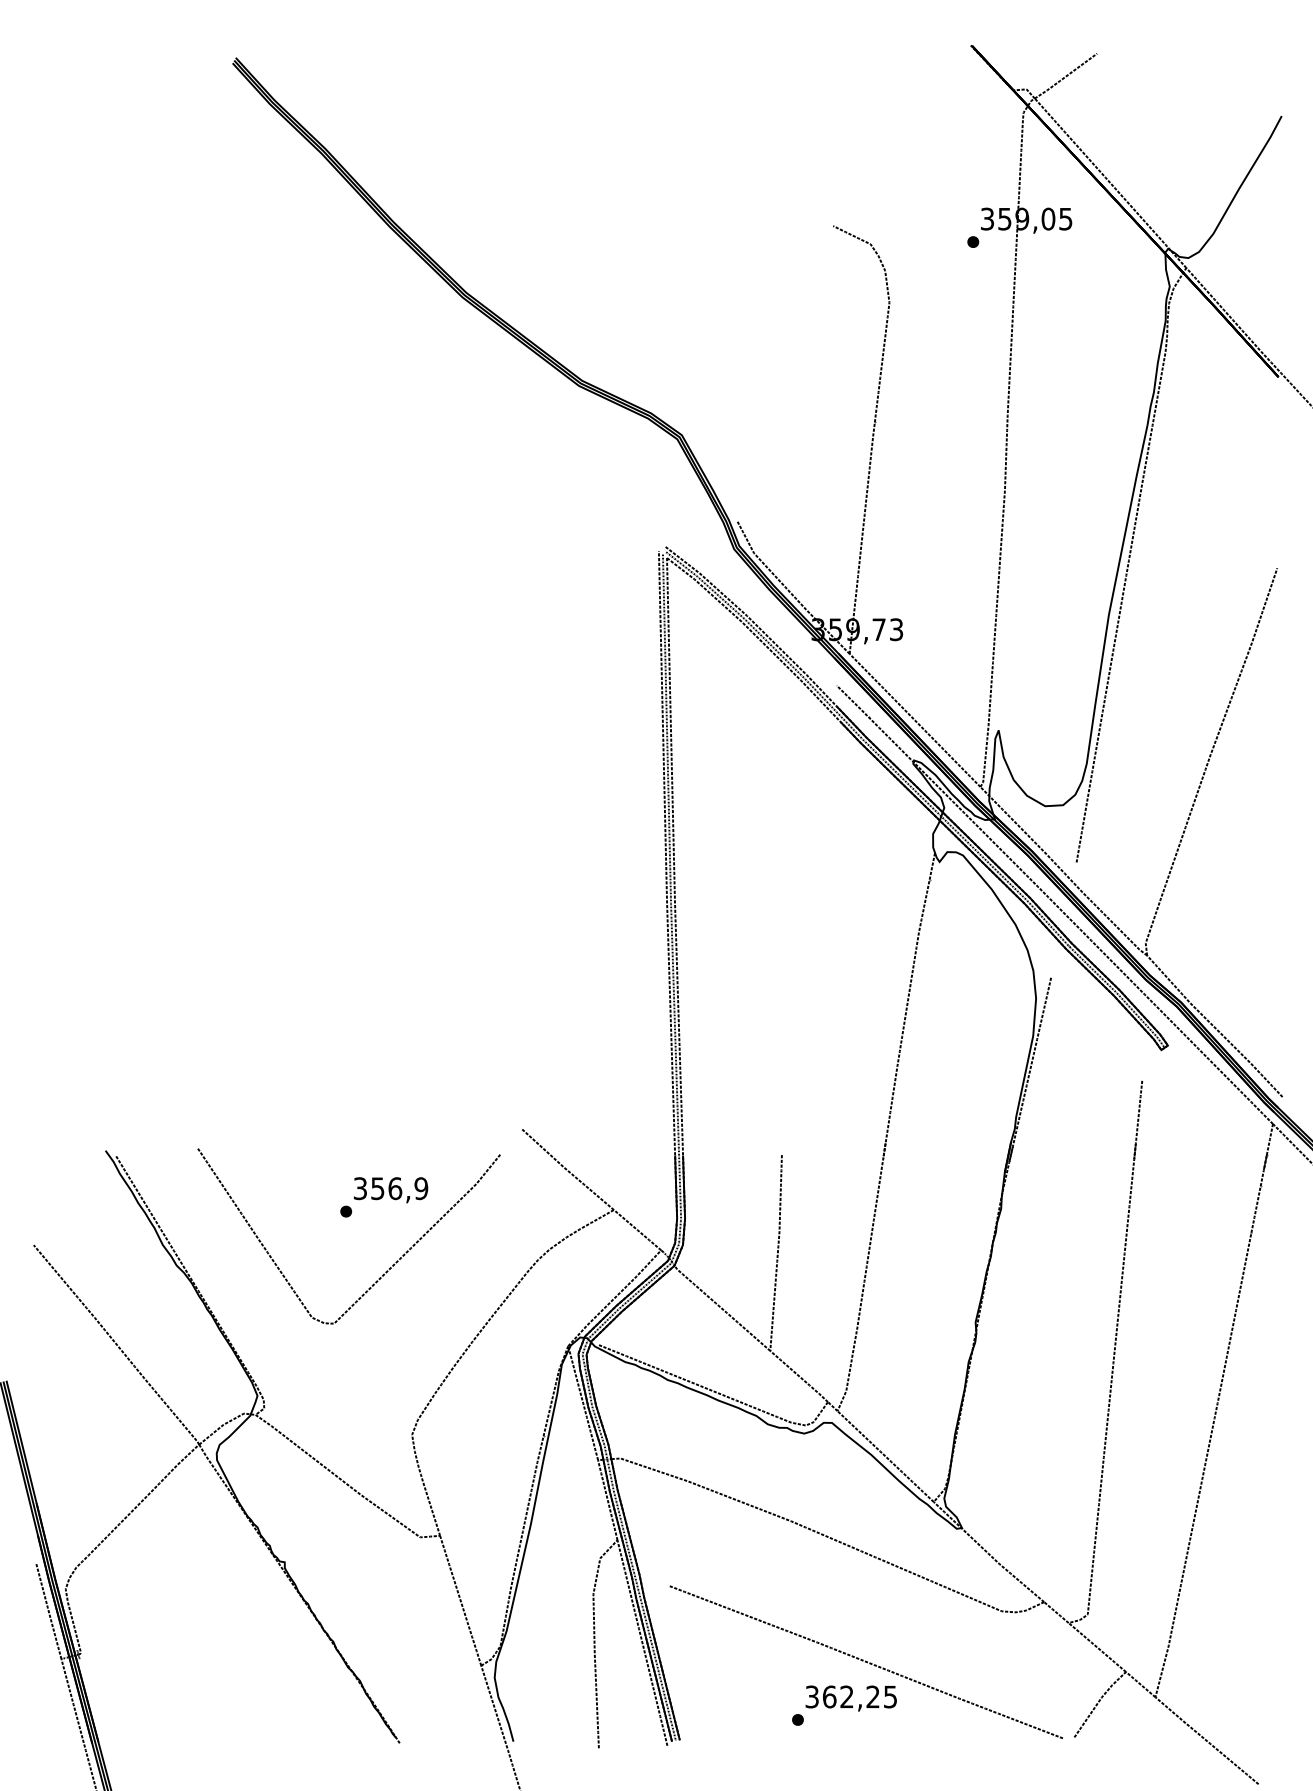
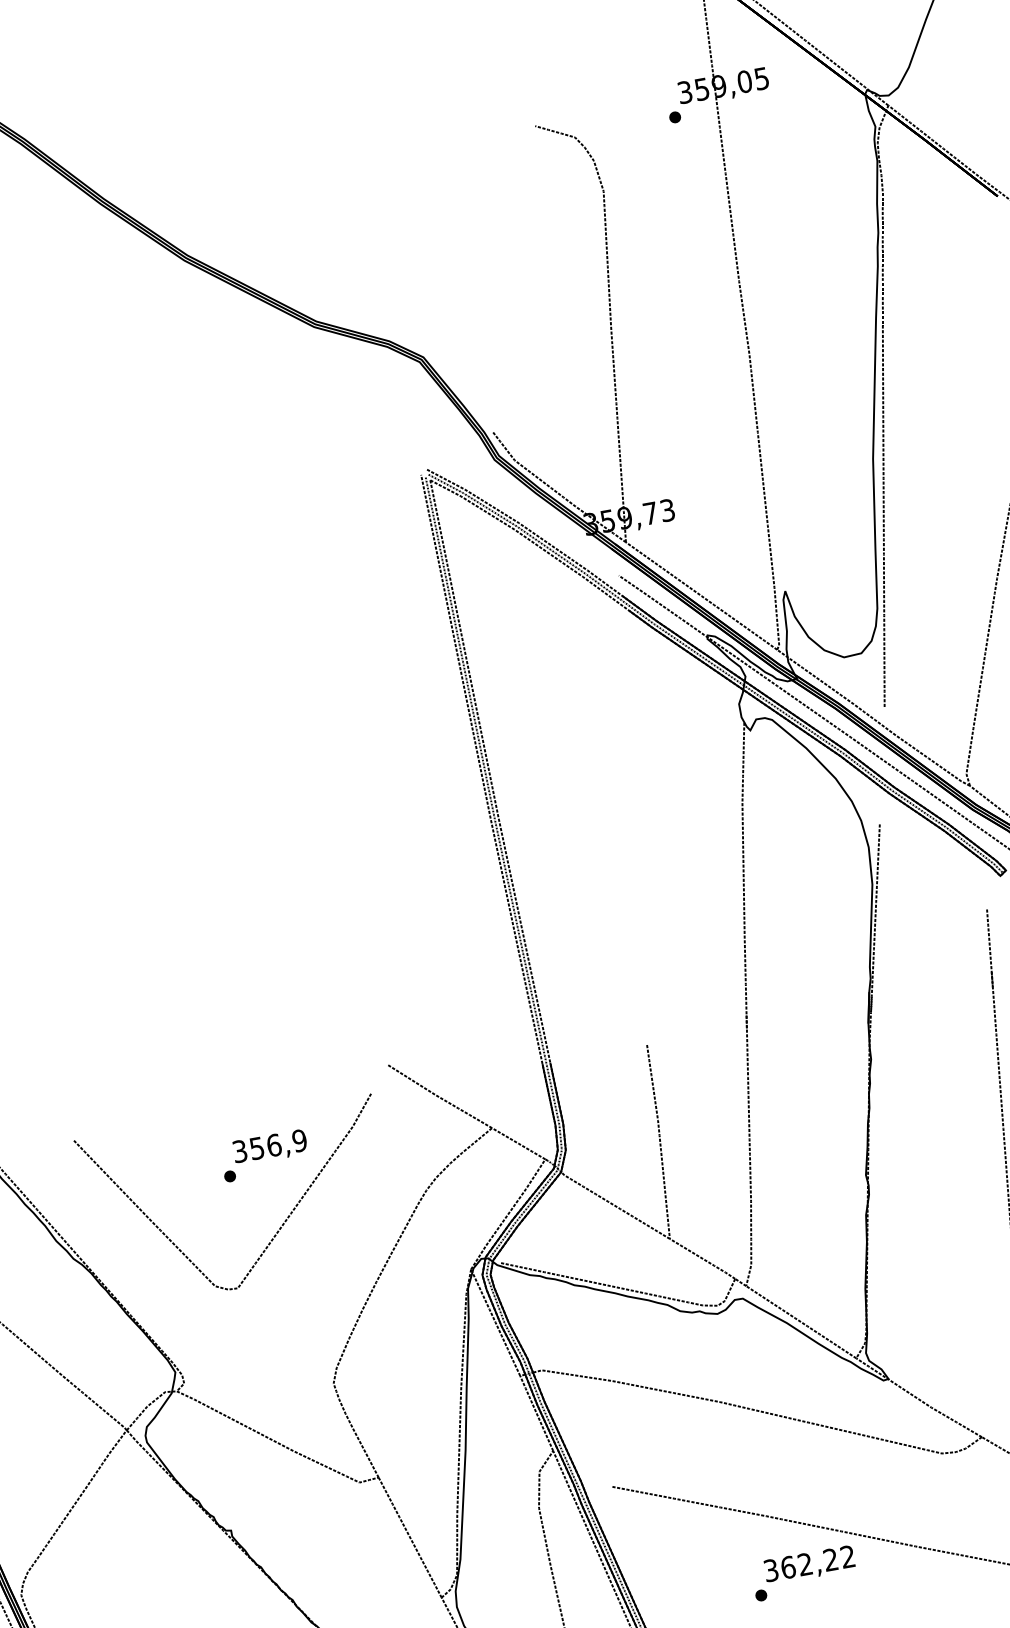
text: (890, 1696) -> (847, 1556), 362,25 -> 362,22

